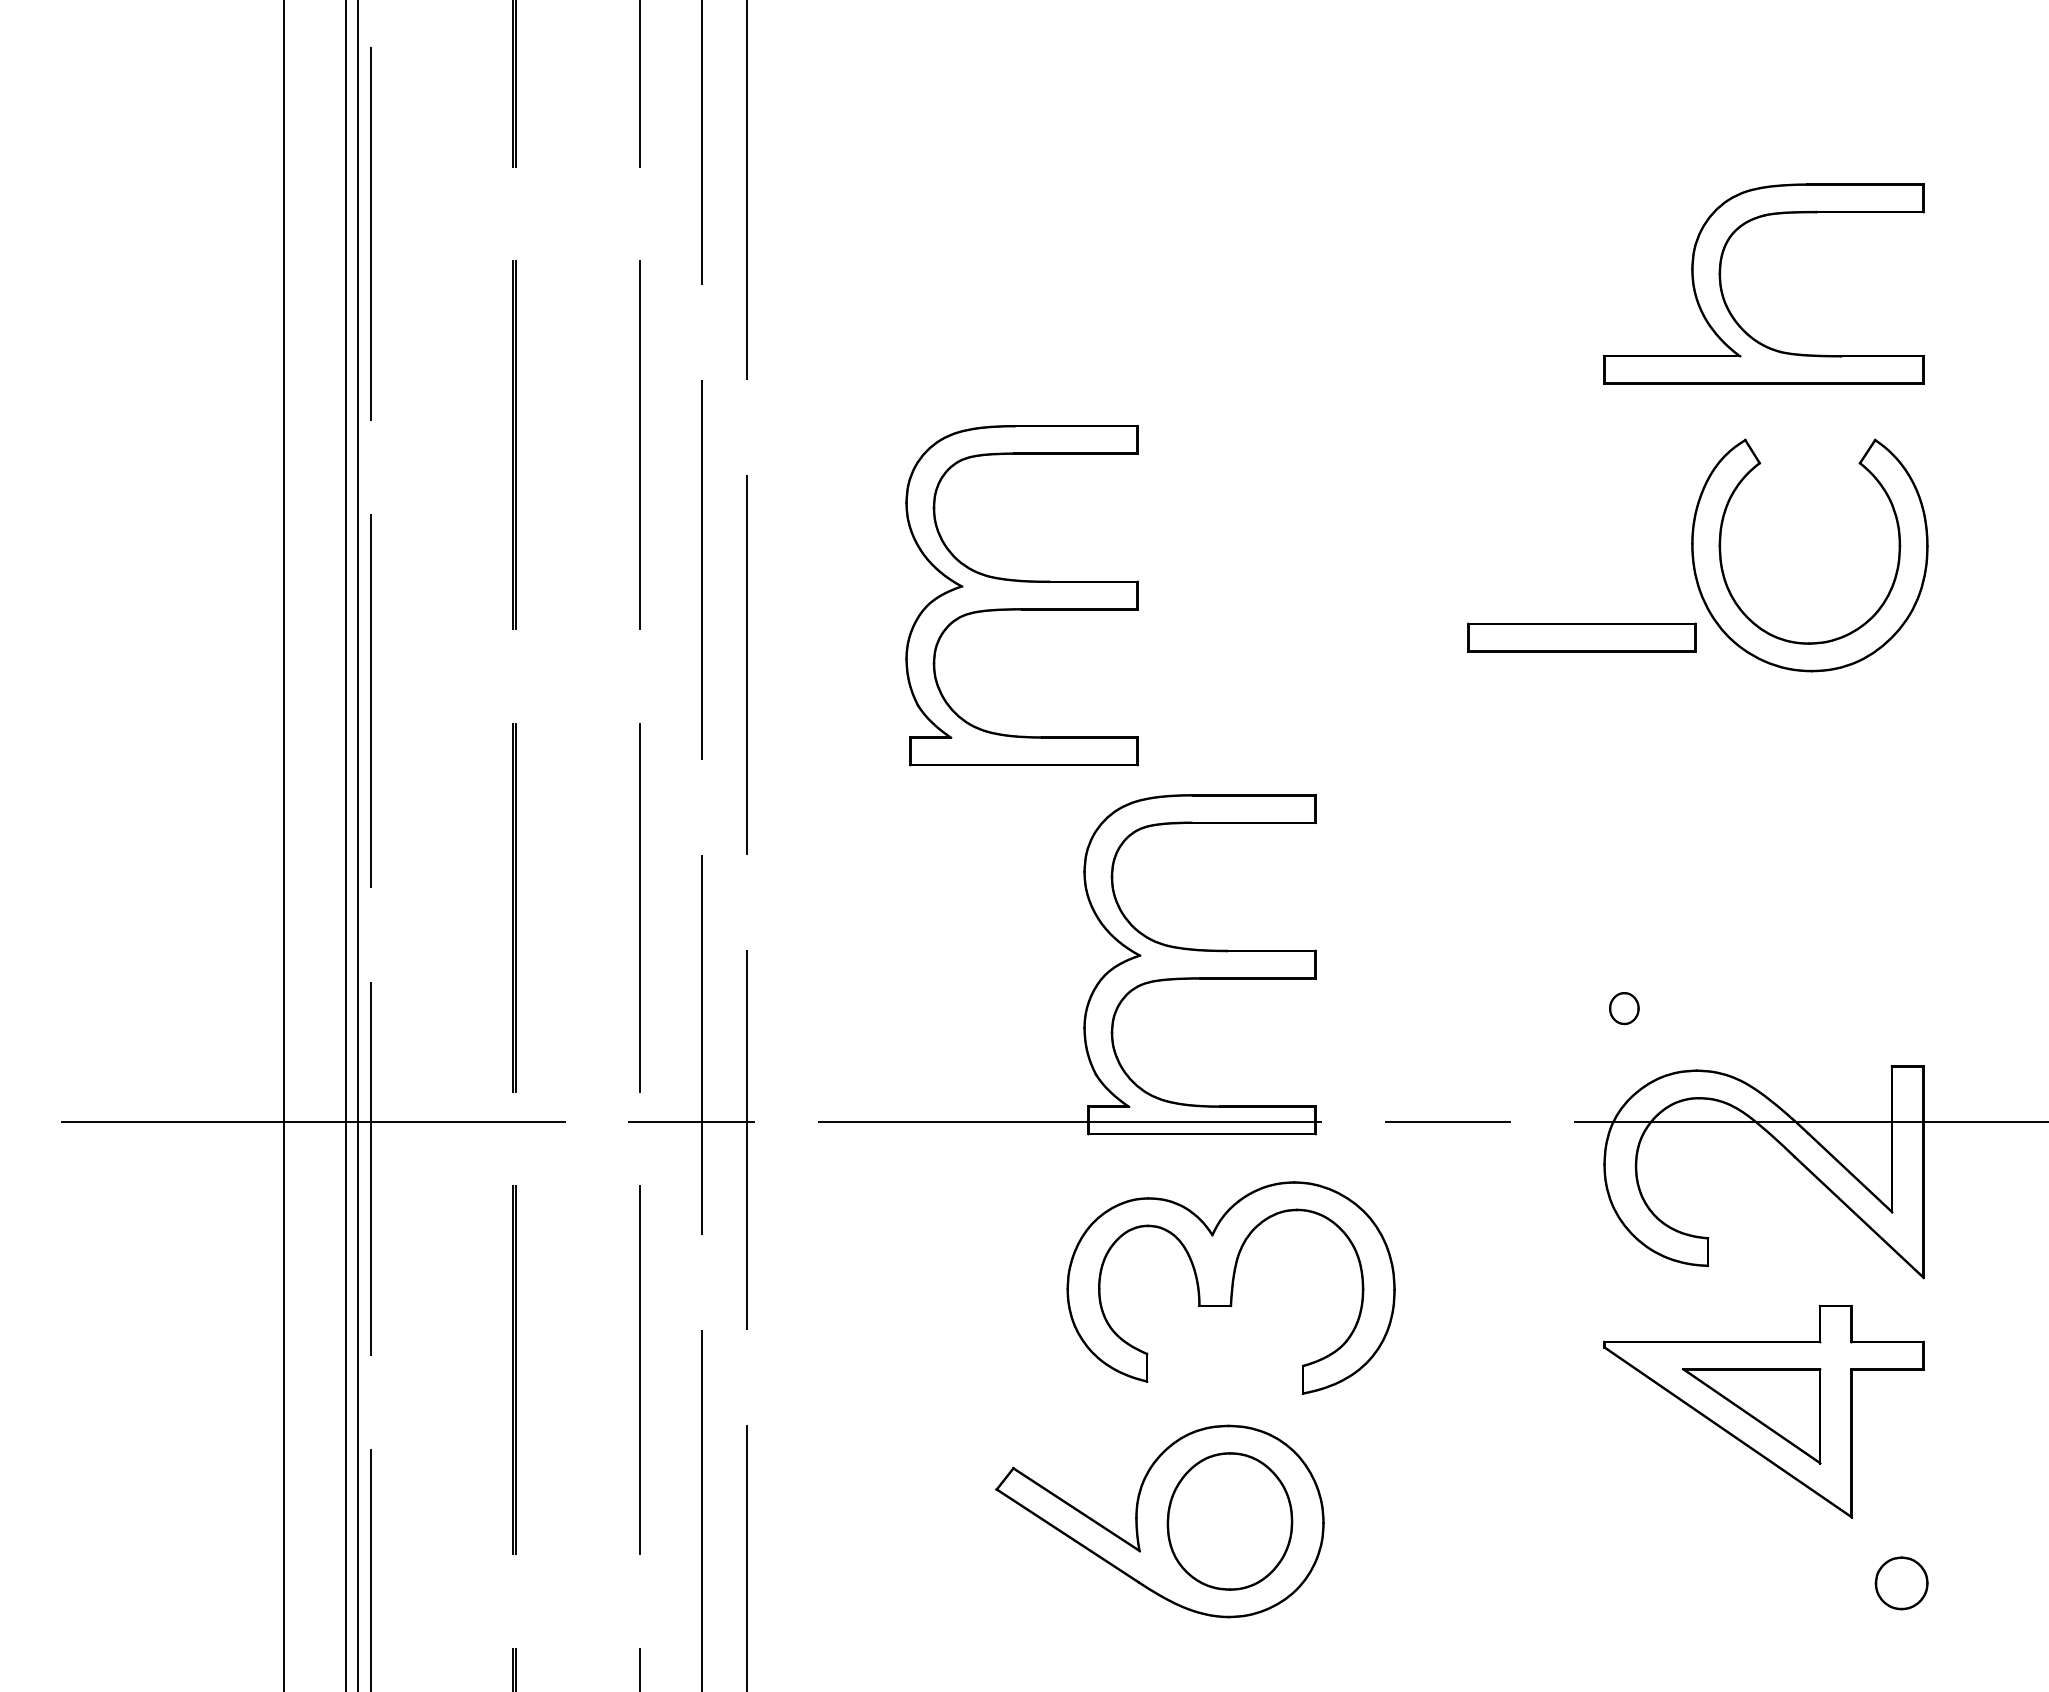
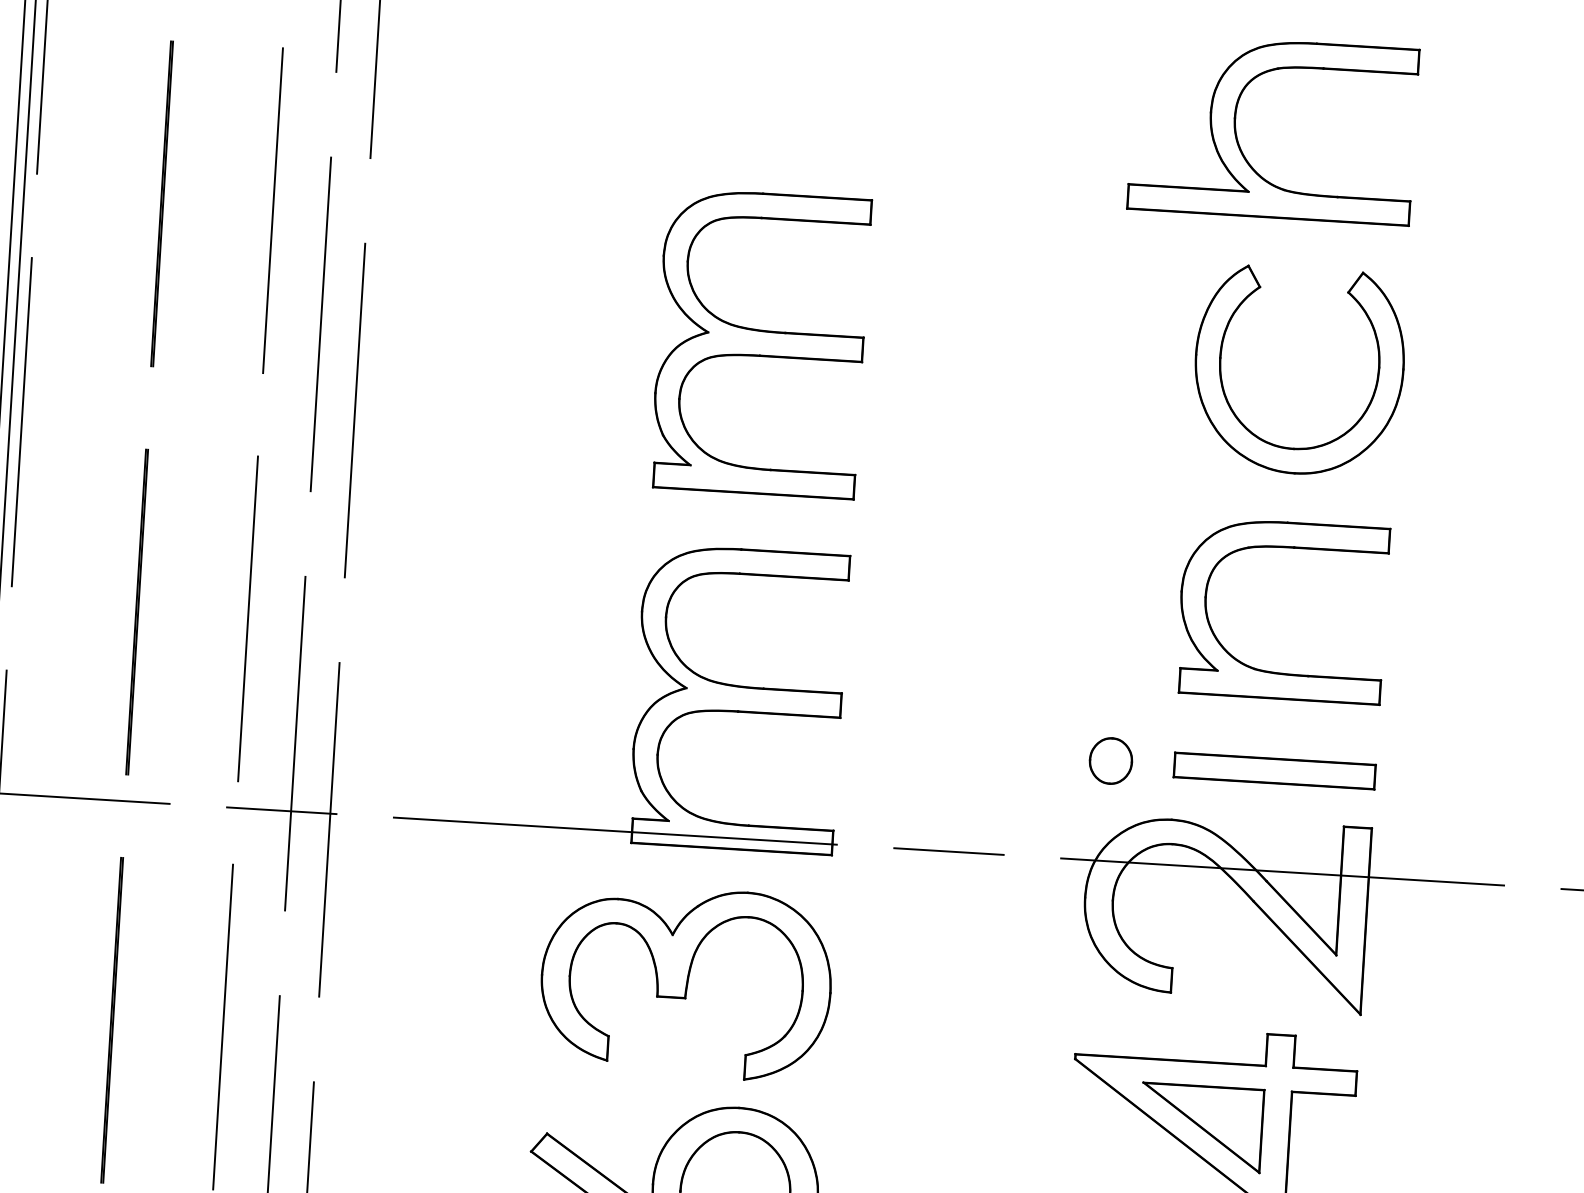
part: (1021, 595) -> (760, 343), moved
part: (1581, 637) -> (1274, 770), moved
part: (1807, 756) -> (1286, 548), added
part: (1624, 1008) -> (1111, 760), size x1.67
part: (1230, 1287) -> (685, 982), moved

